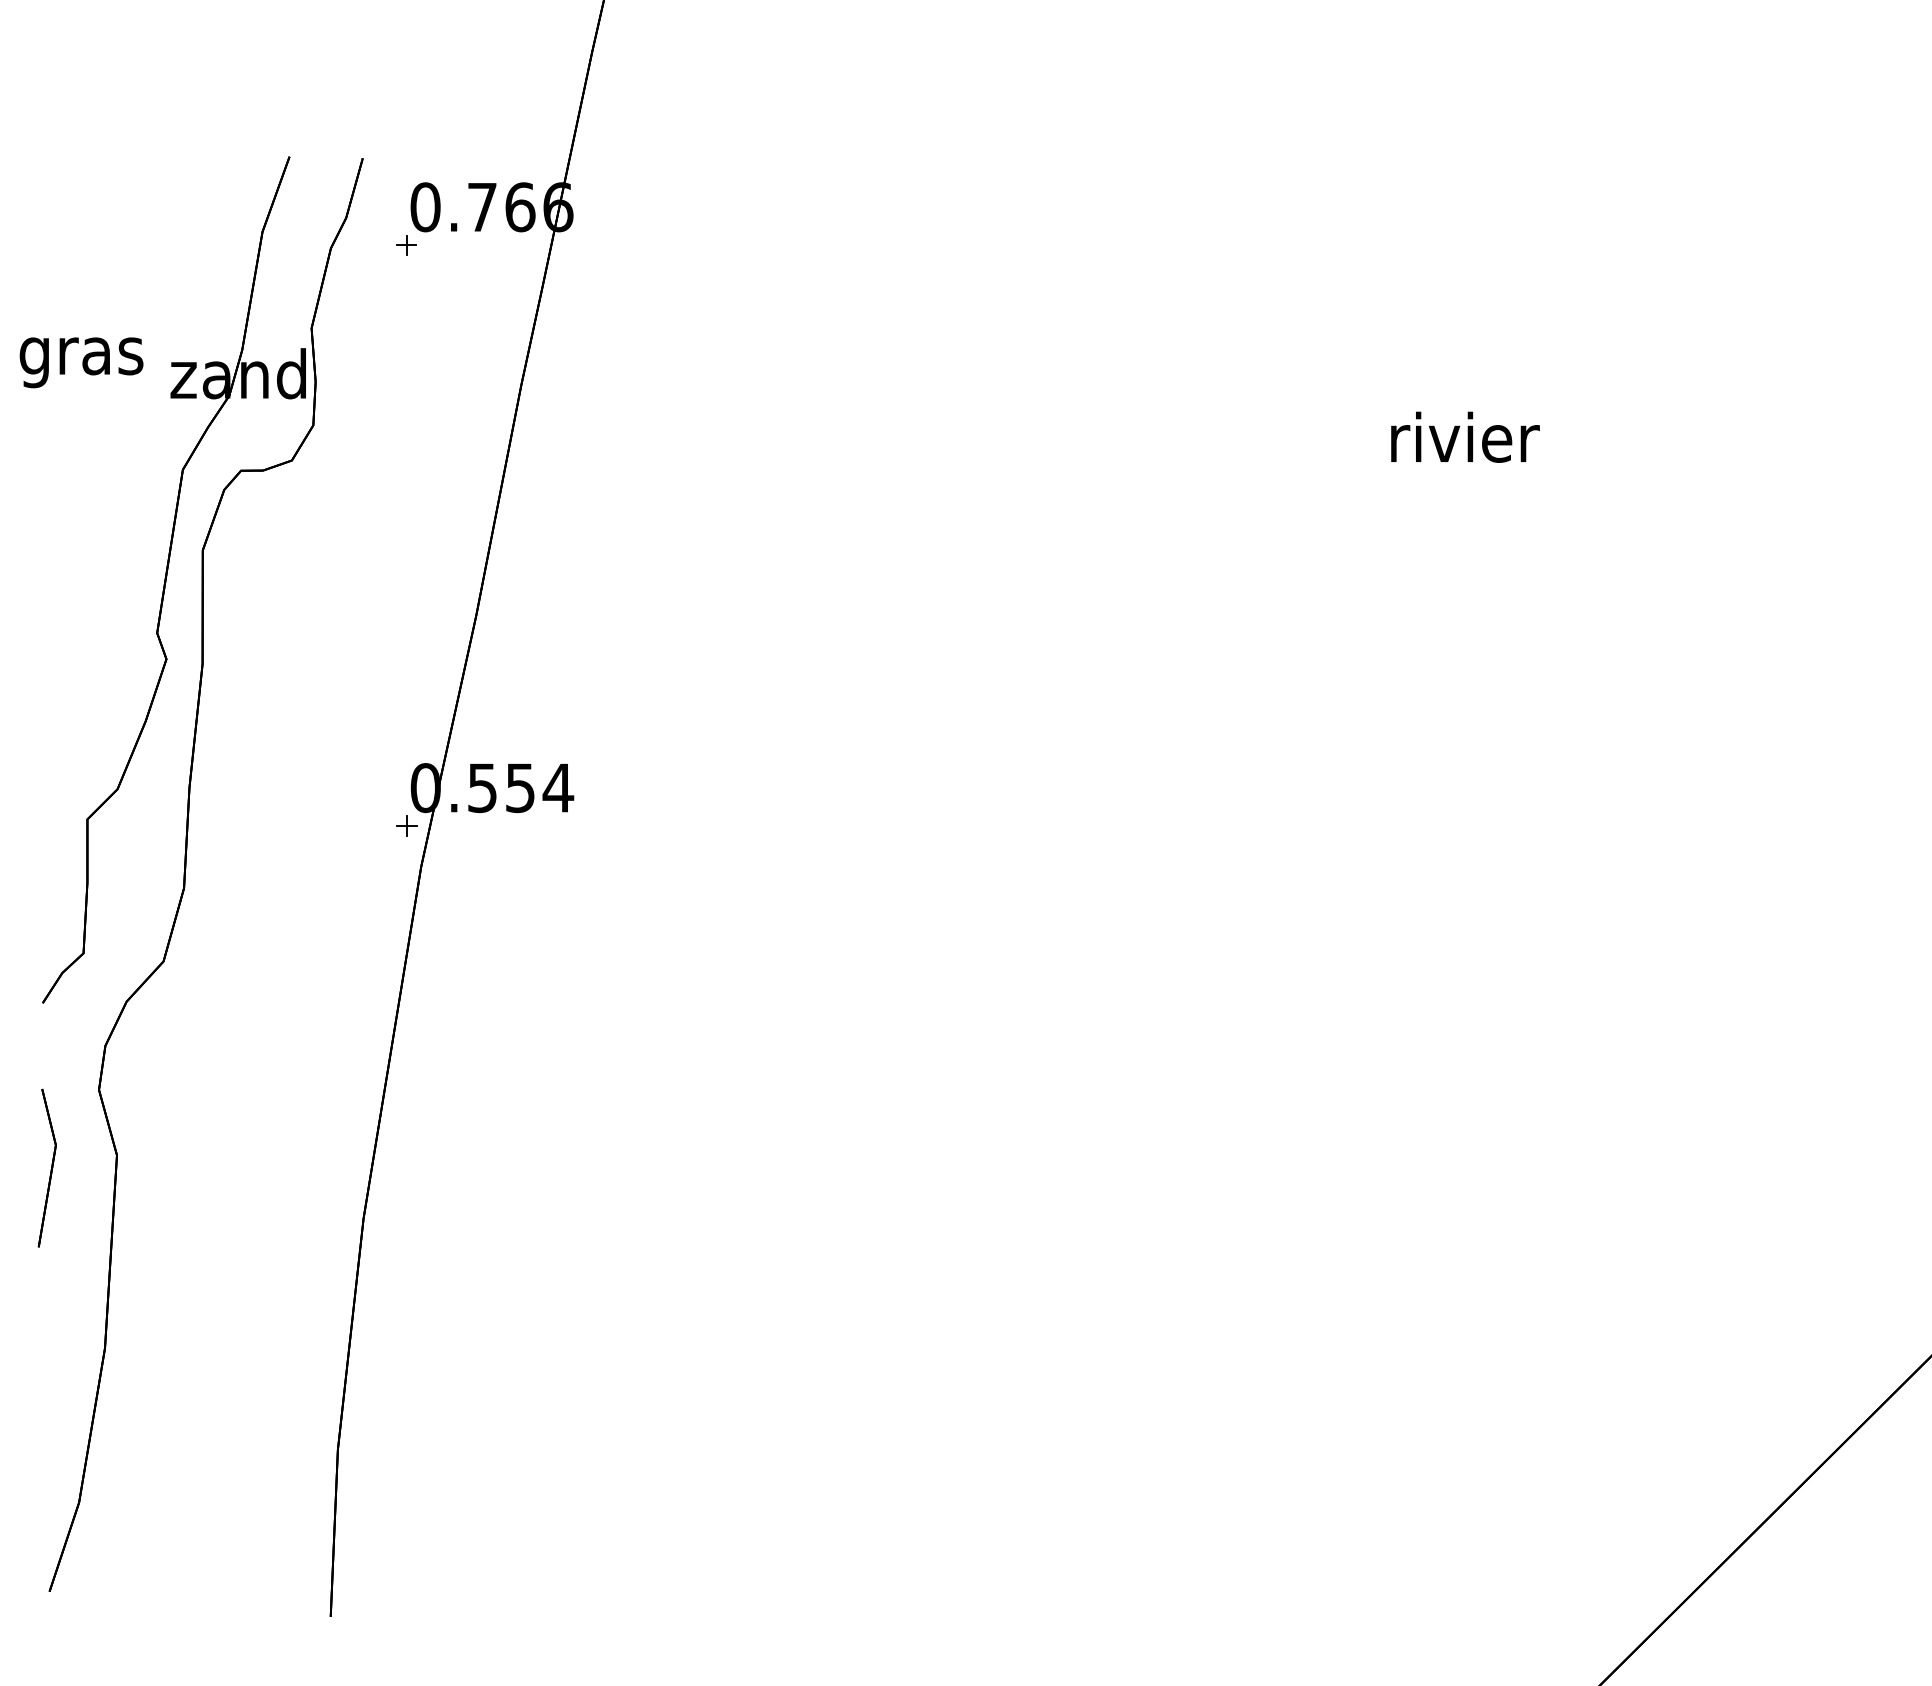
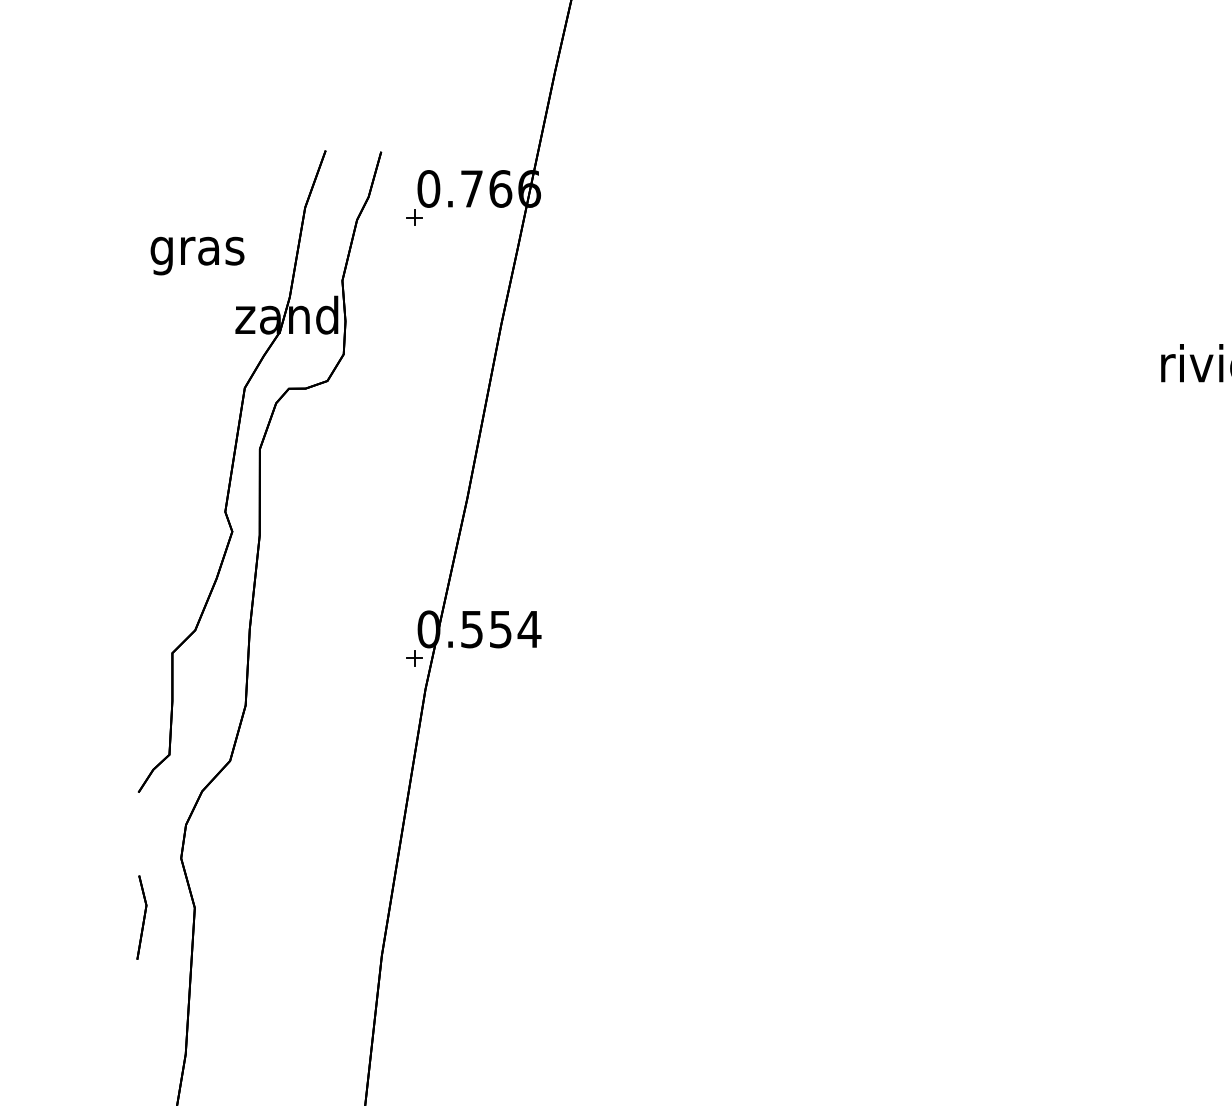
text: (81, 362) -> (197, 255), moved
part: (46, 1167) -> (141, 917), size x0.7

